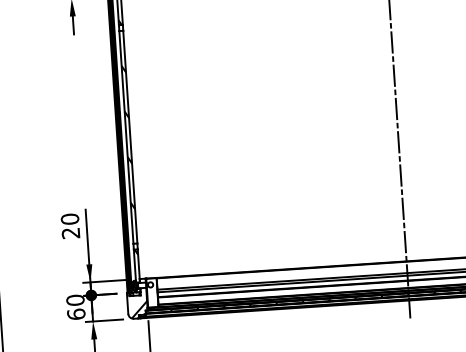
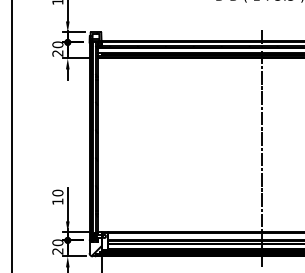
text: (70, 233) -> (57, 201), 20 -> 10
text: (75, 314) -> (57, 251), 60 -> 20

